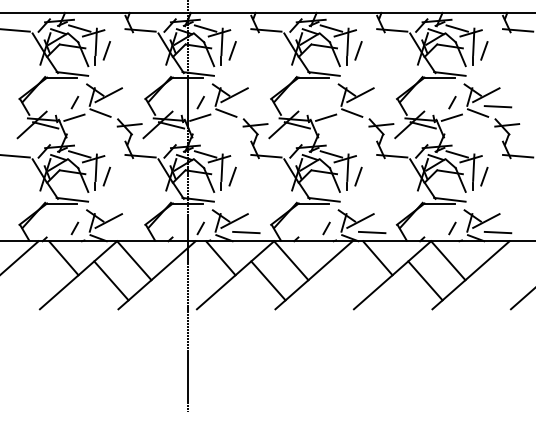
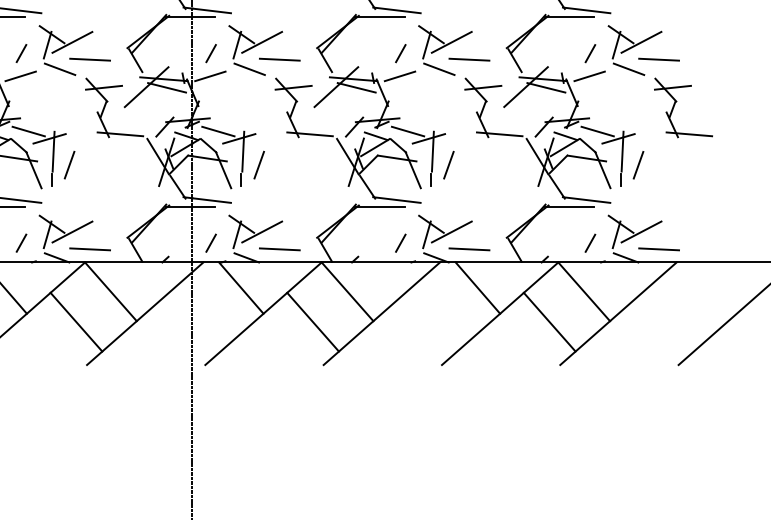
line: (326, 102) -> (400, 53), added
line: (120, 106) -> (90, 59), added
line: (246, 106) -> (280, 59), added
line: (372, 106) -> (469, 59), added
line: (120, 232) -> (90, 249), added

